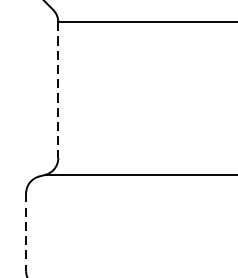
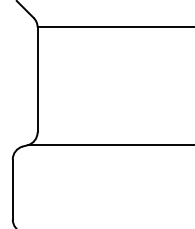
line: (58, 91) -> (37, 80), dashed -> solid
line: (25, 233) -> (12, 190), dashed -> solid

